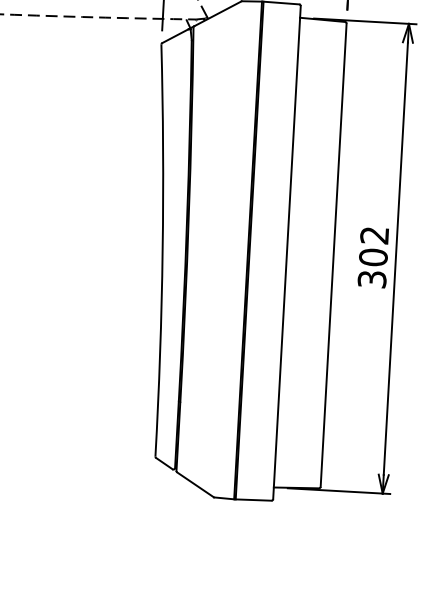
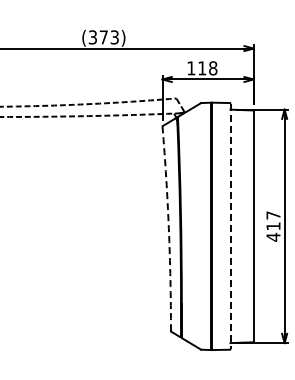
arc: (161, 249) -> (168, 228), solid -> dashed
line: (286, 252) -> (230, 226), solid -> dashed
text: (373, 257) -> (273, 226), 302 -> 417

